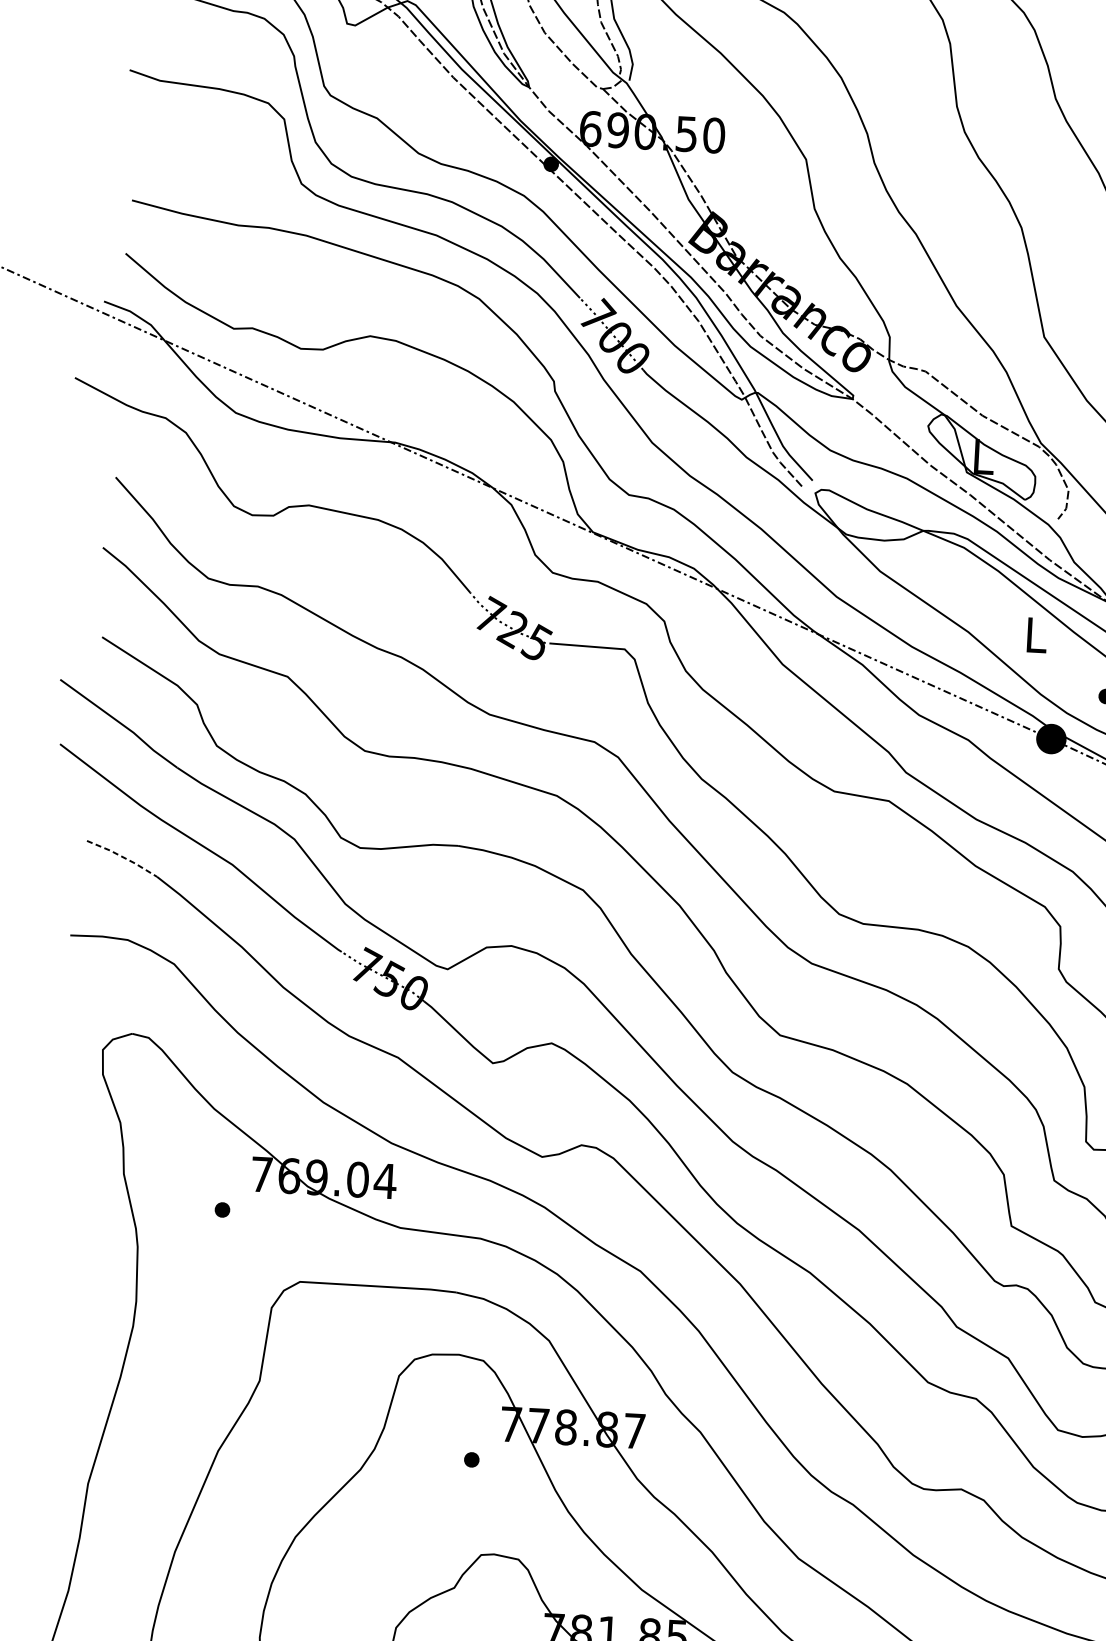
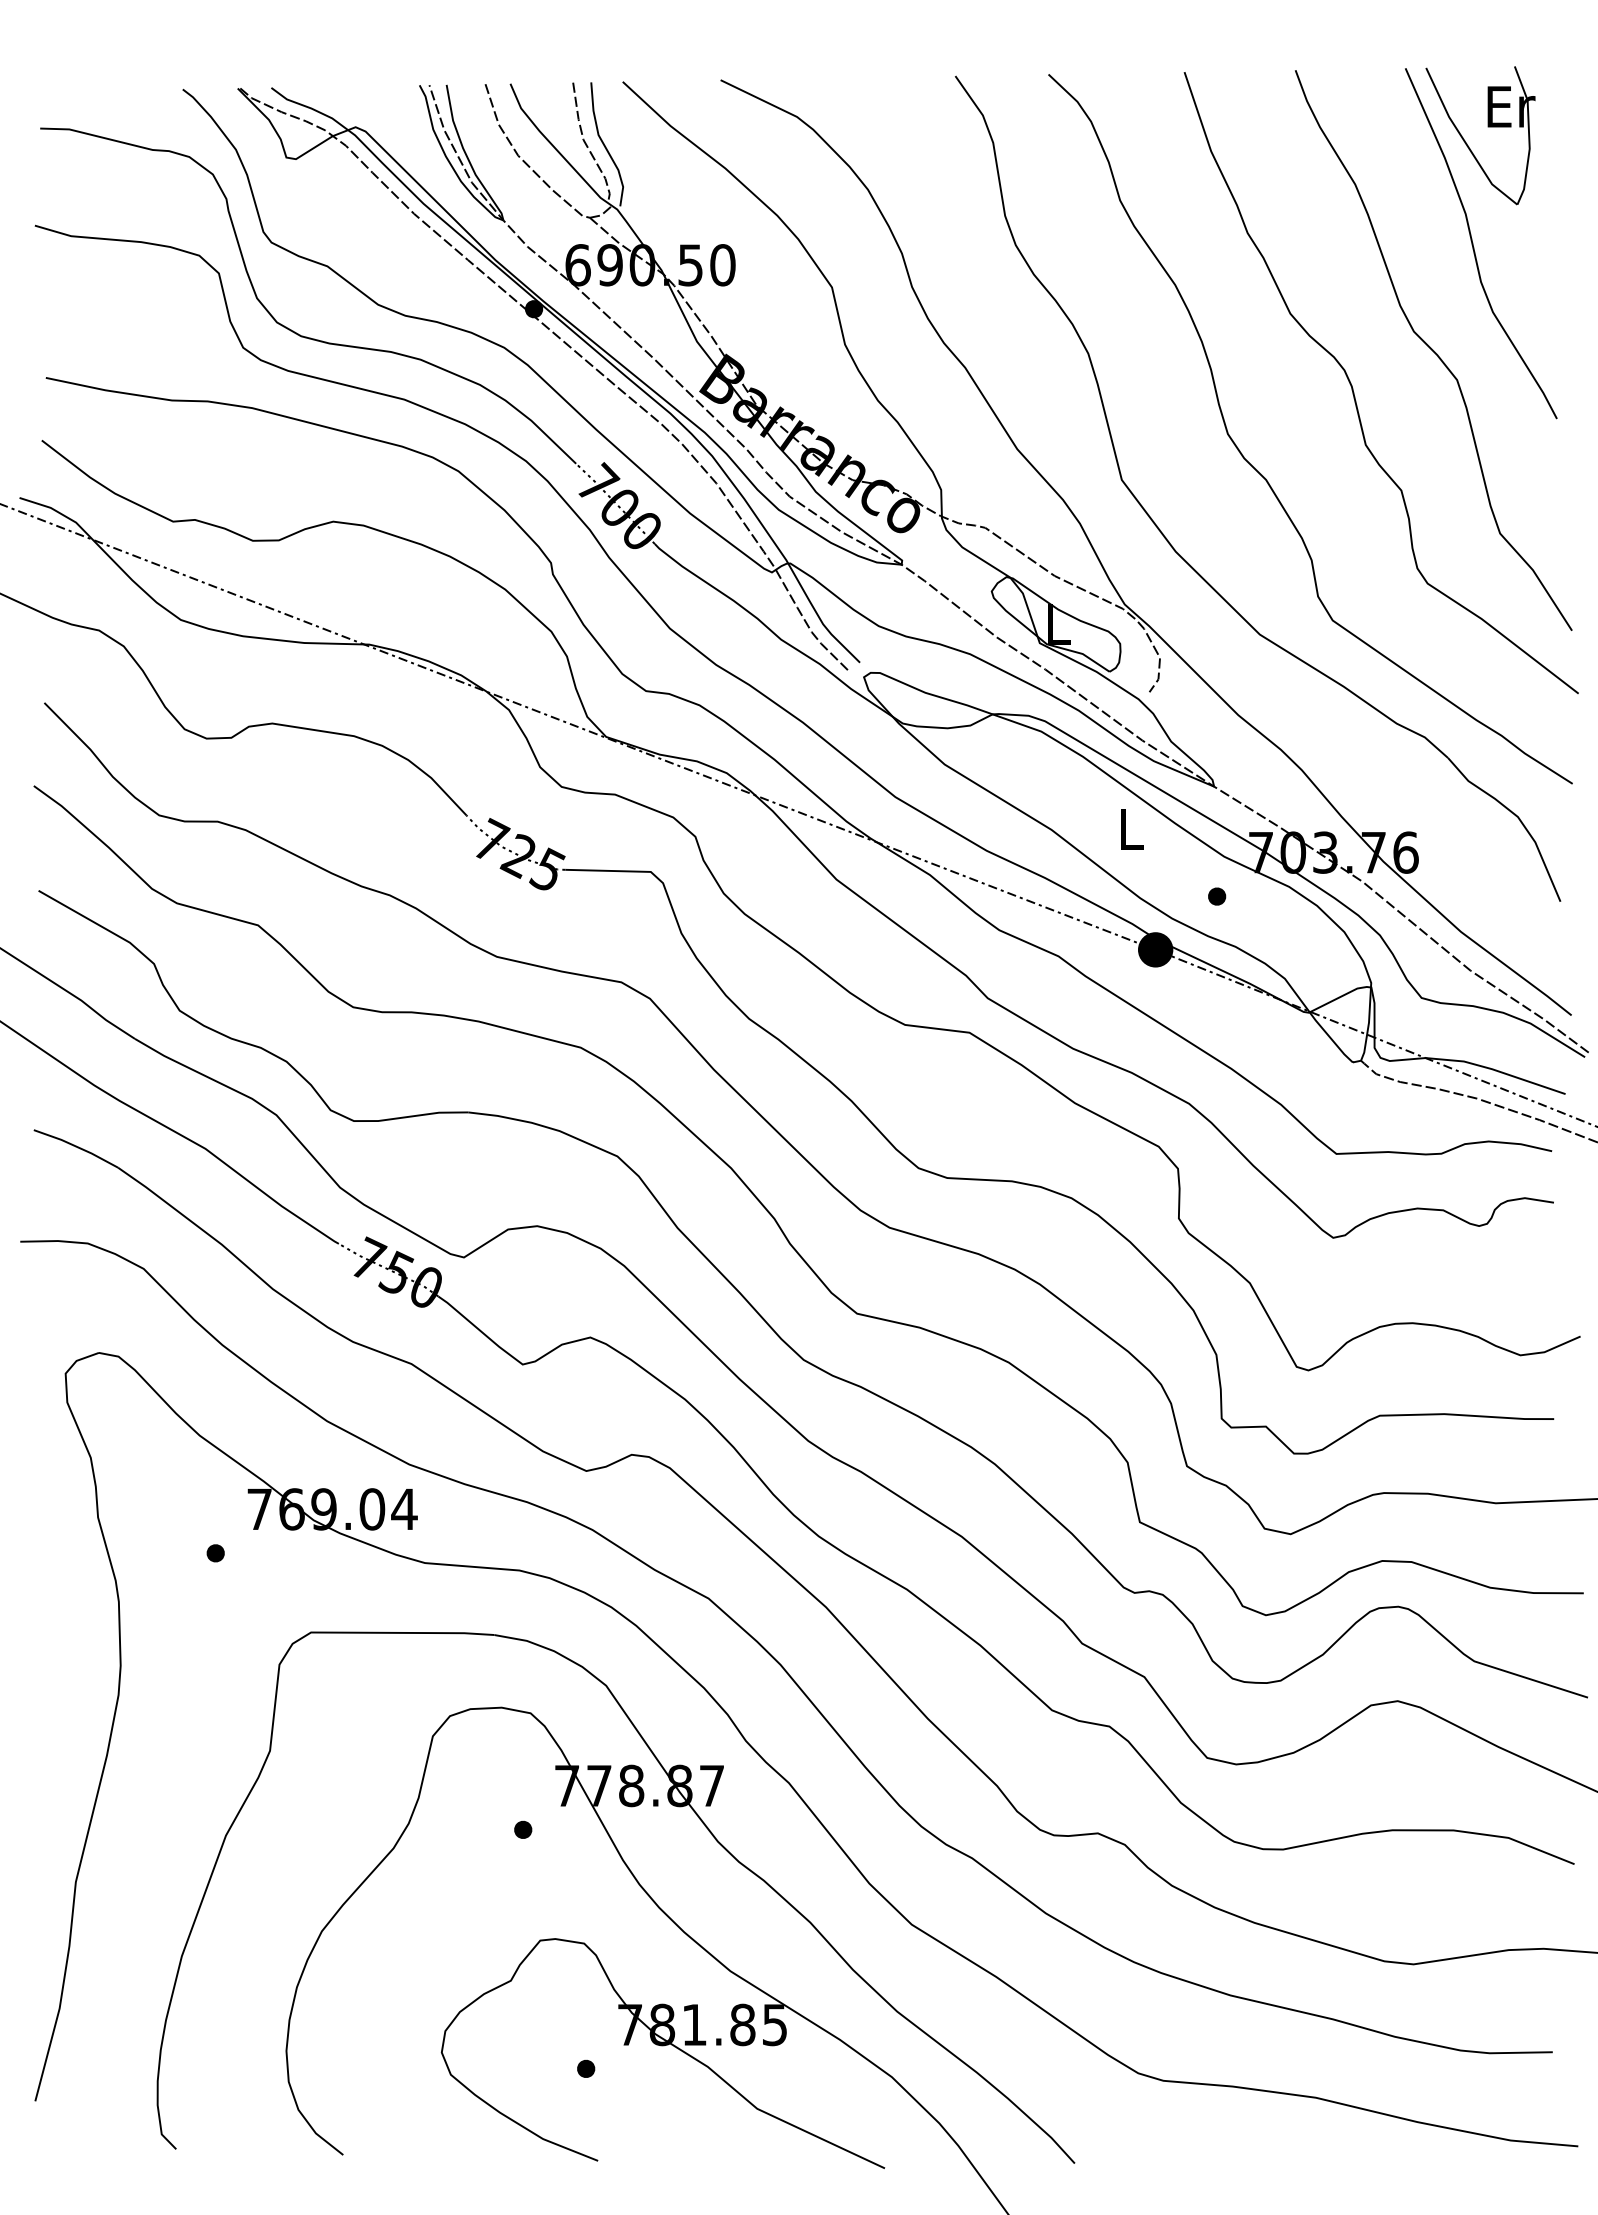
line: (122, 856) -> (76, 1146), dashed -> solid

